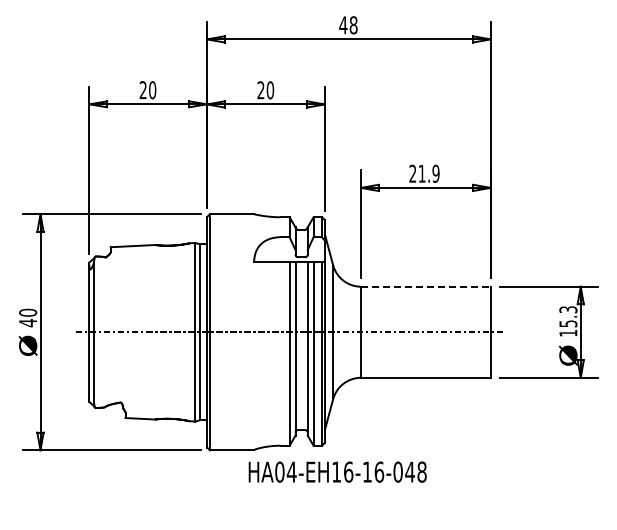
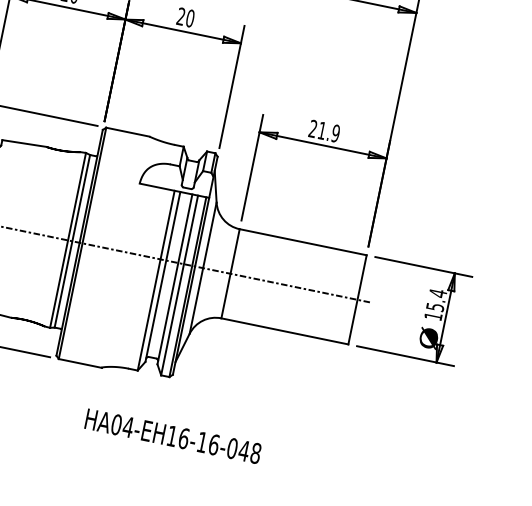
line: (425, 286) -> (302, 241), dashed -> solid
text: (568, 309) -> (438, 293), 15.3 -> 15.4
text: (337, 471) -> (173, 435), moved

